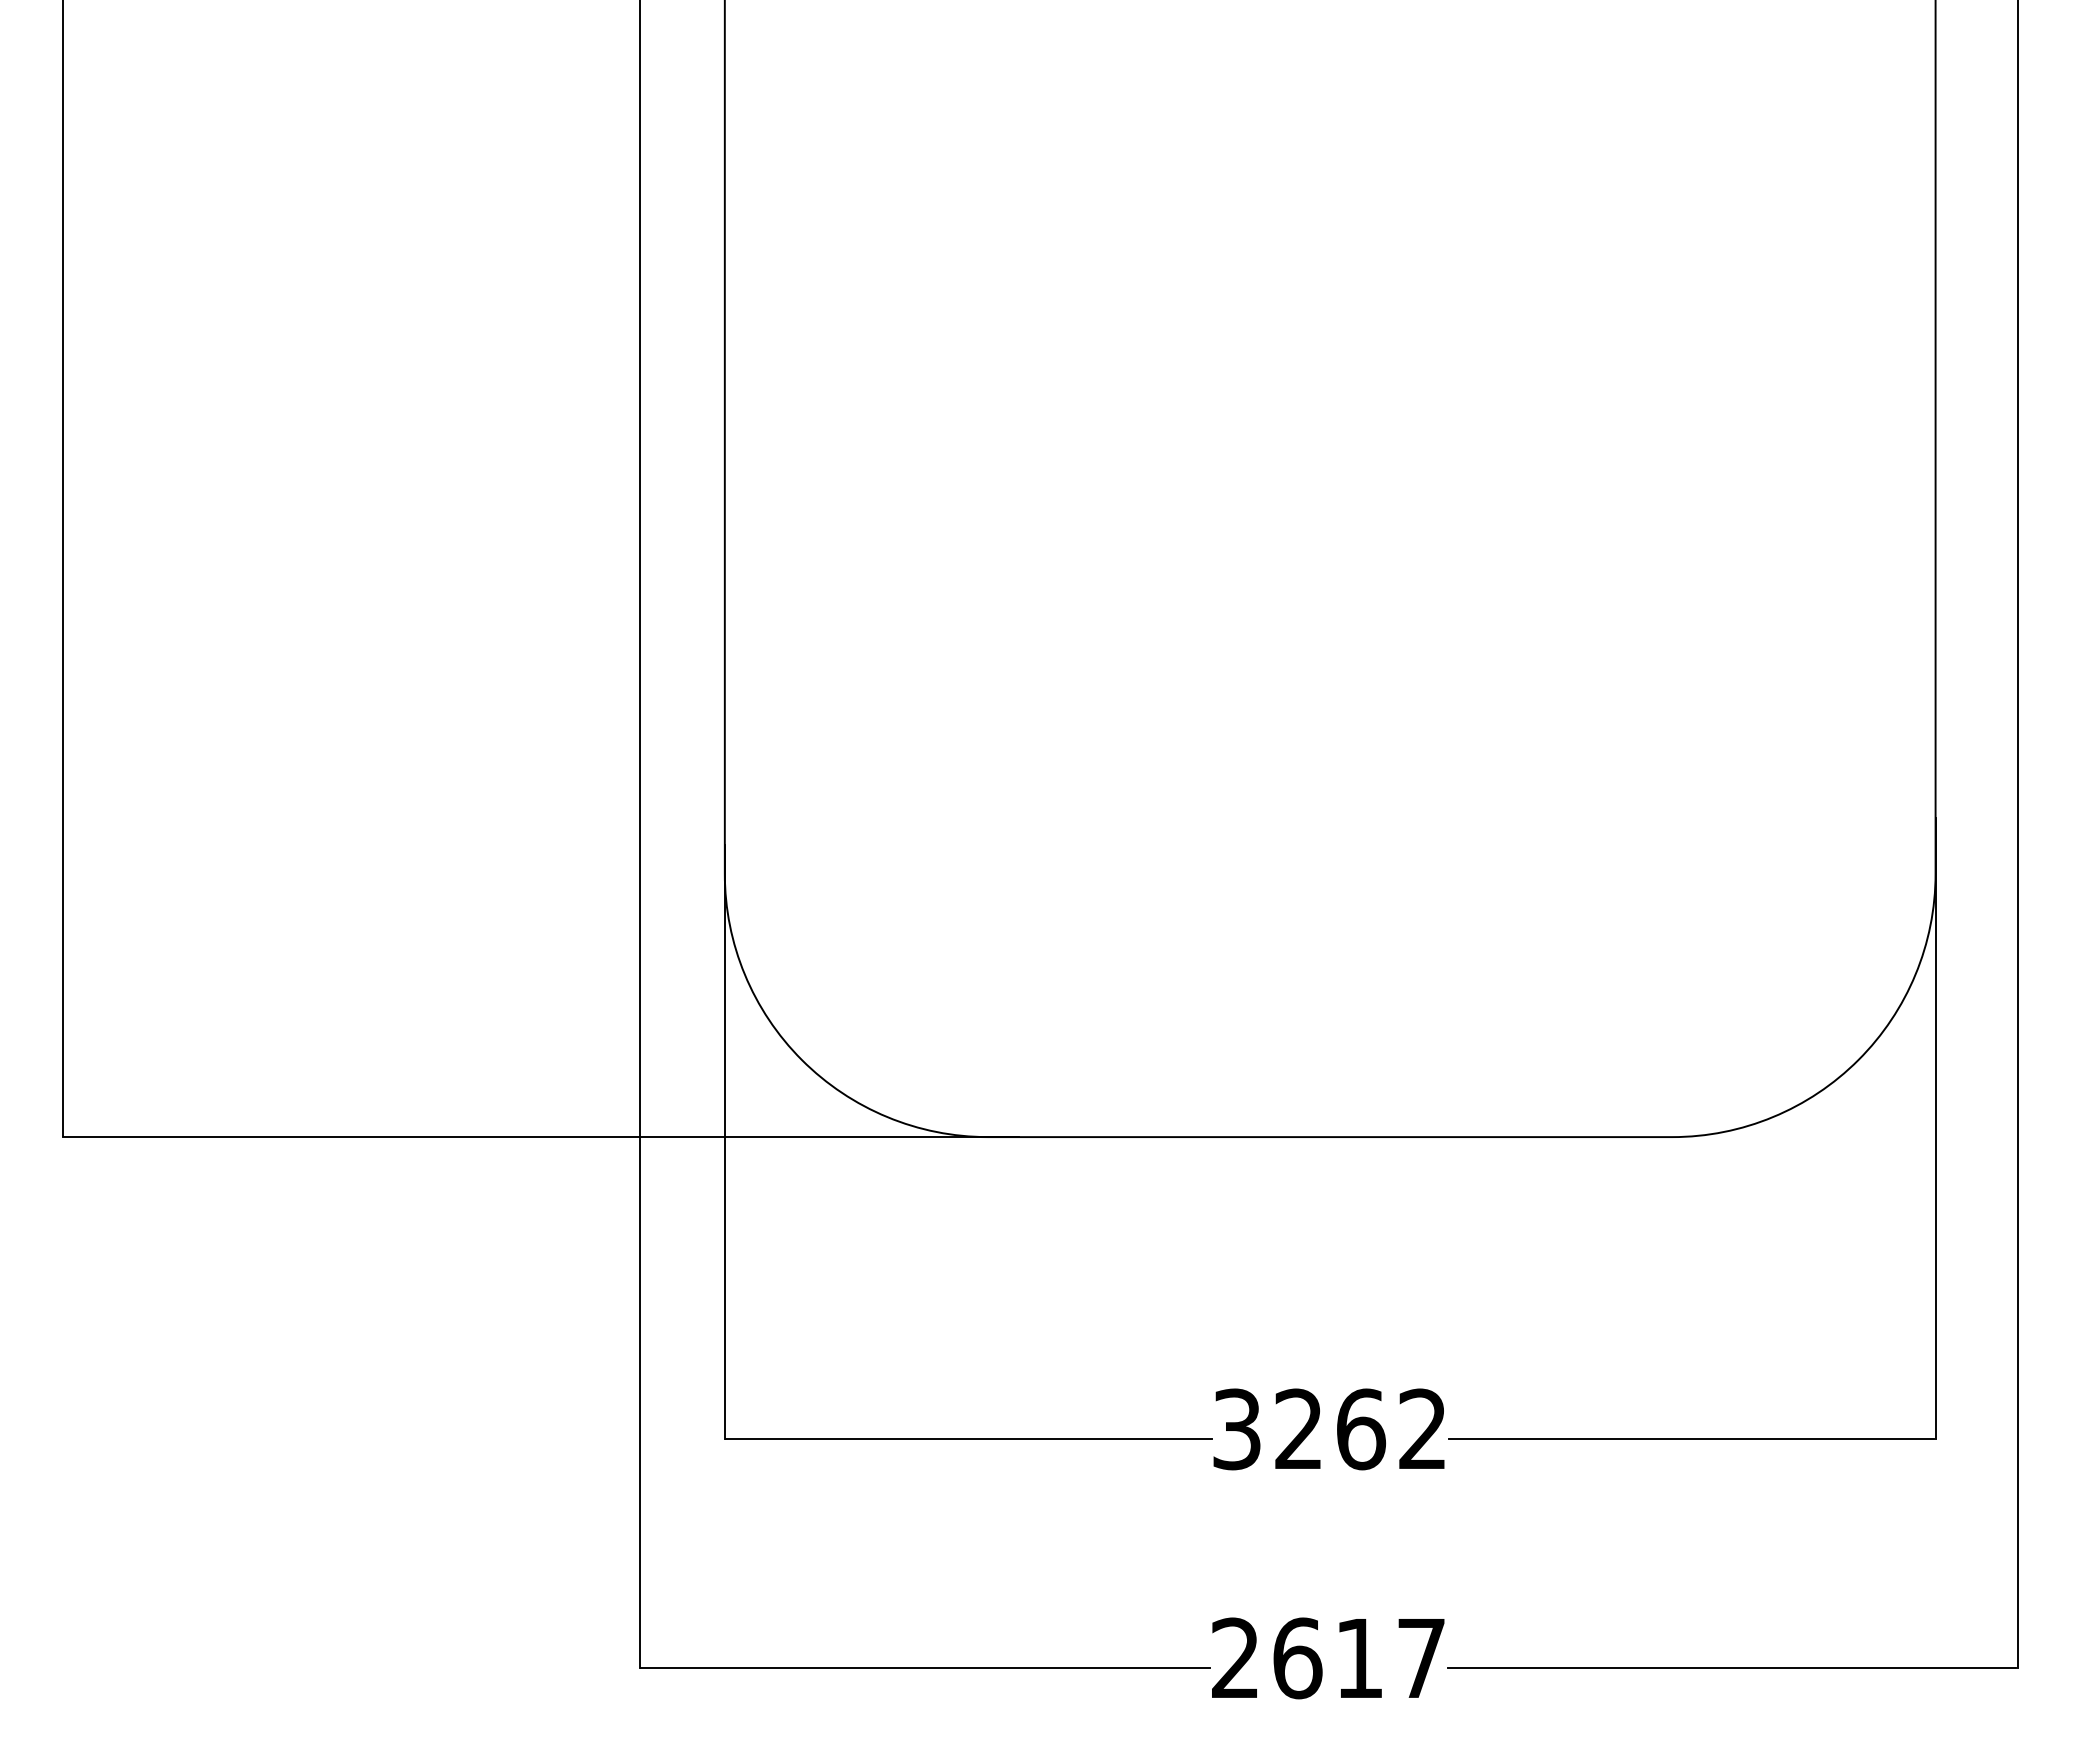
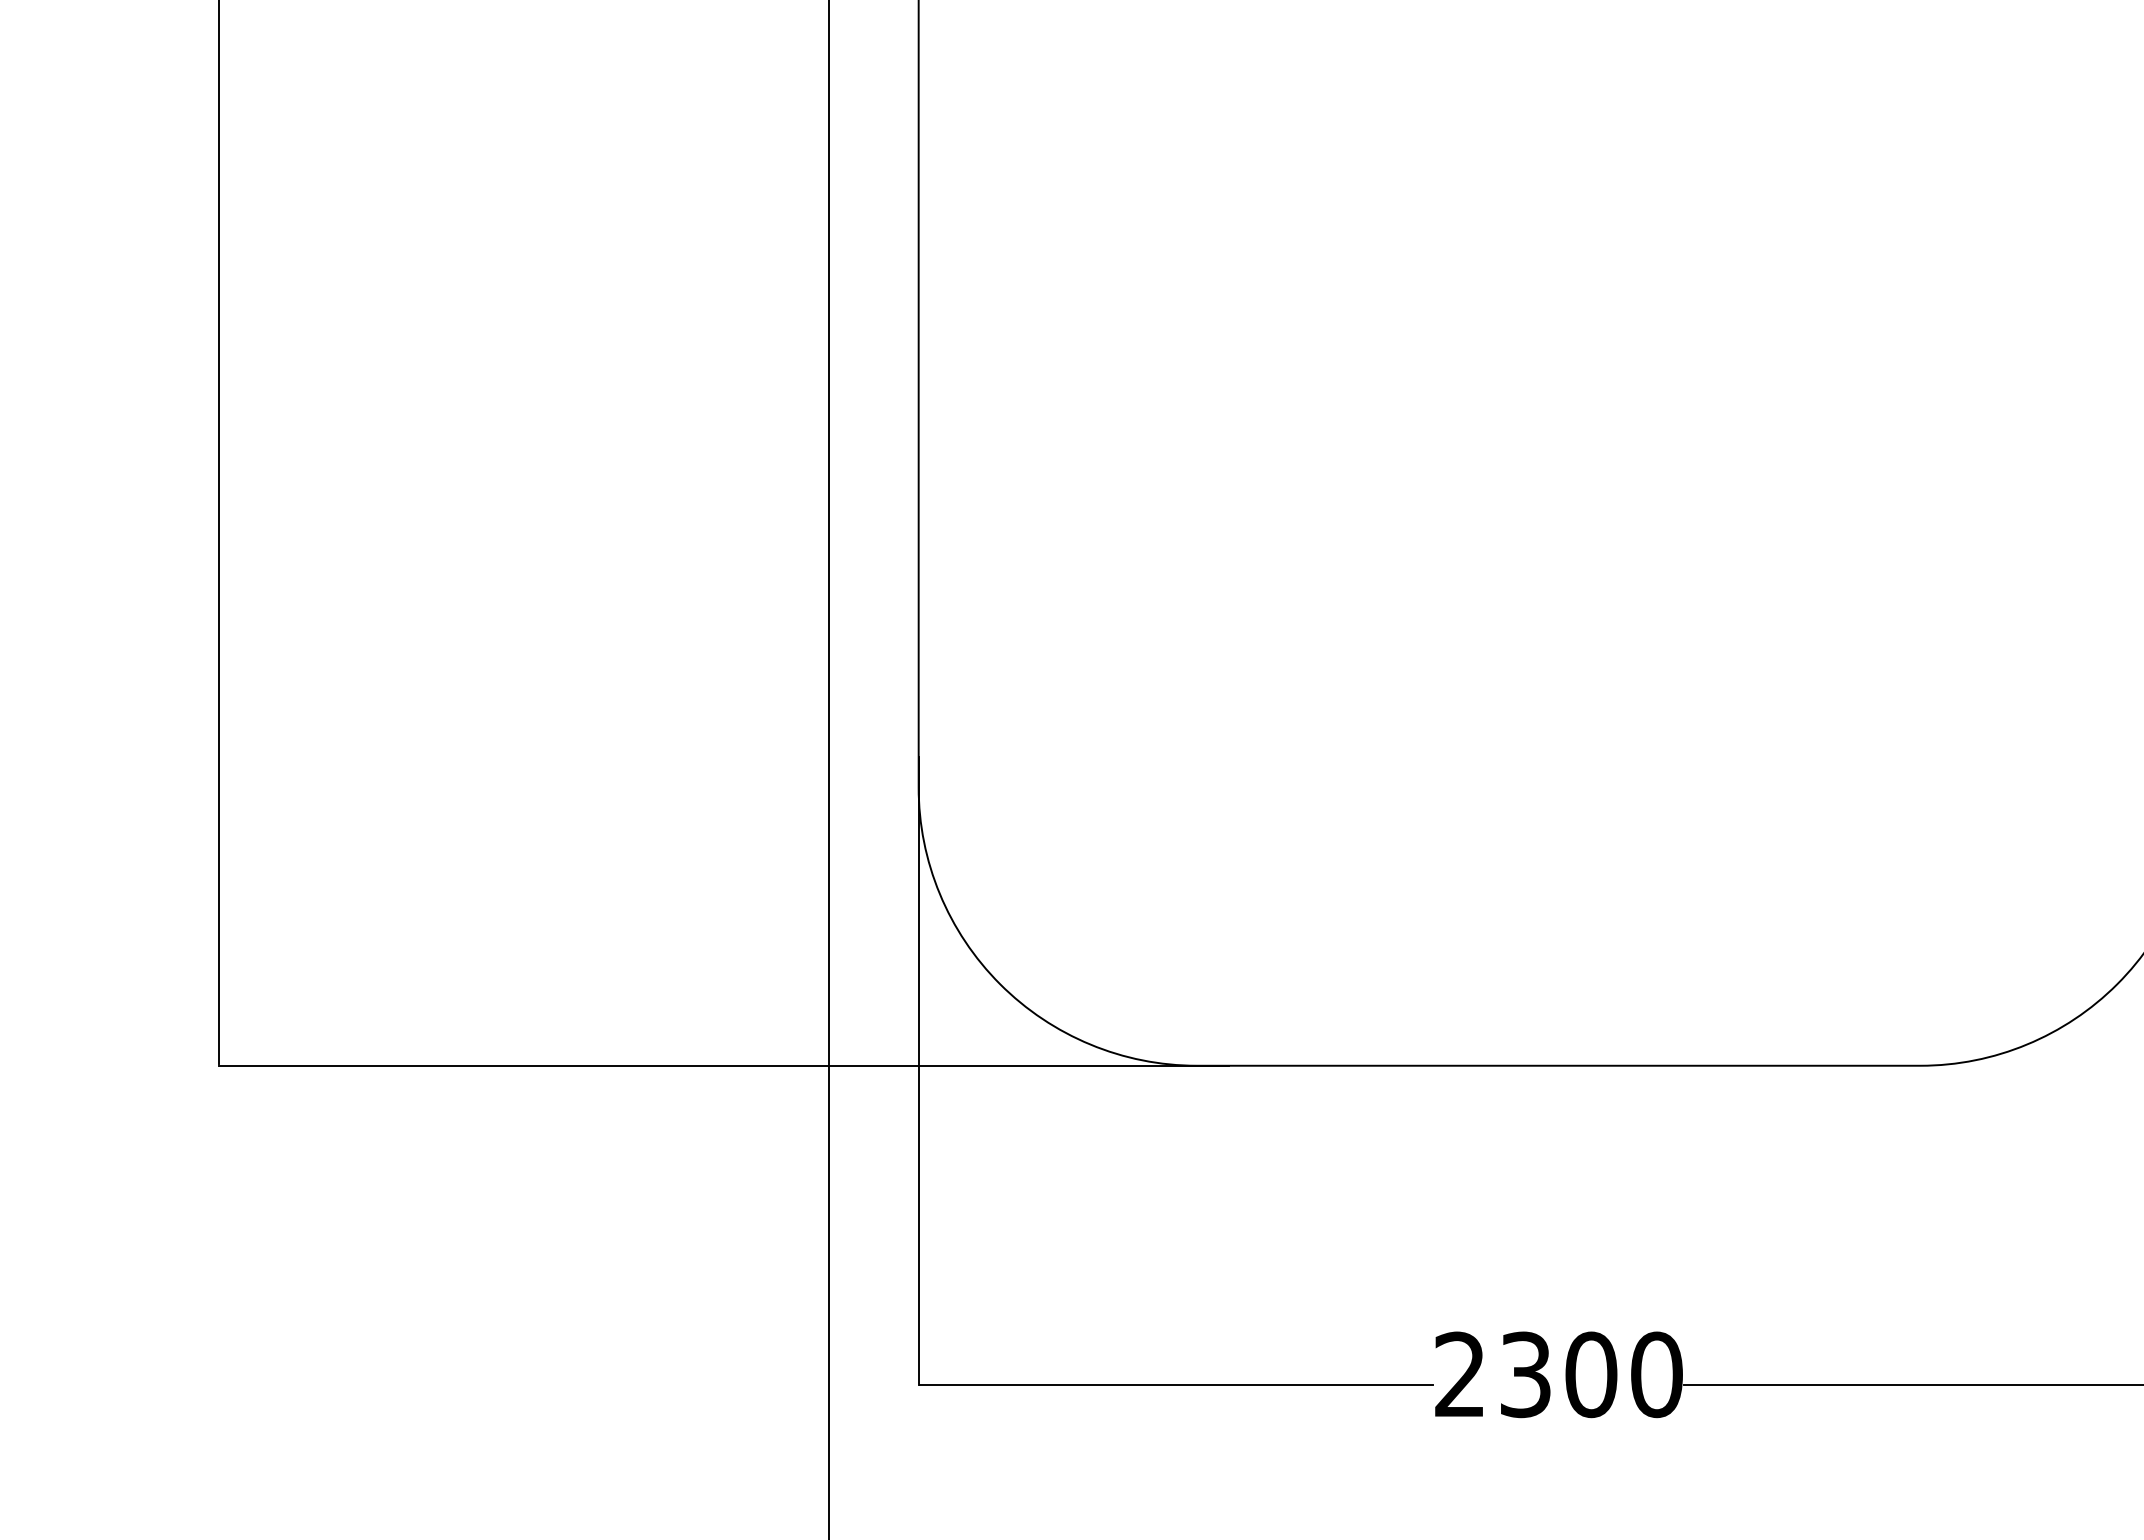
text: (1330, 1429) -> (1559, 1374), 3262 -> 2300

